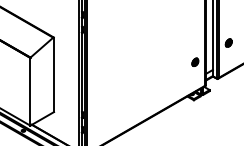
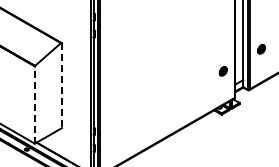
line: (53, 75) -> (61, 86), solid -> dashed
line: (30, 92) -> (34, 105), solid -> dashed

